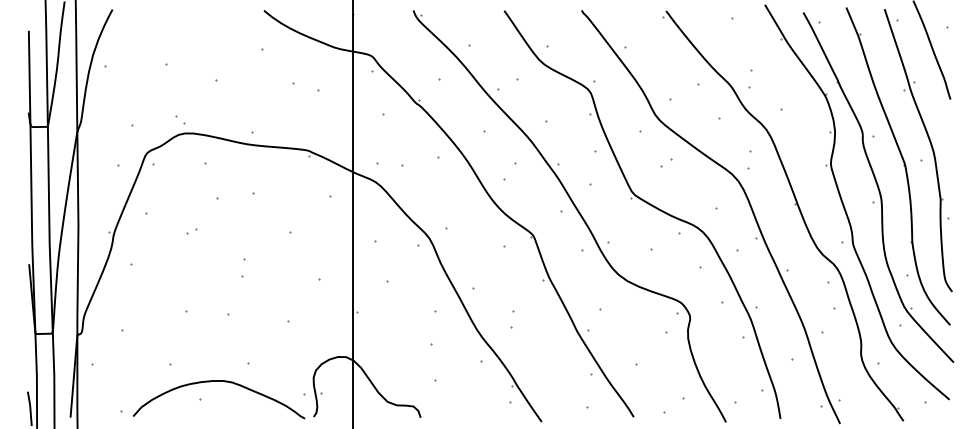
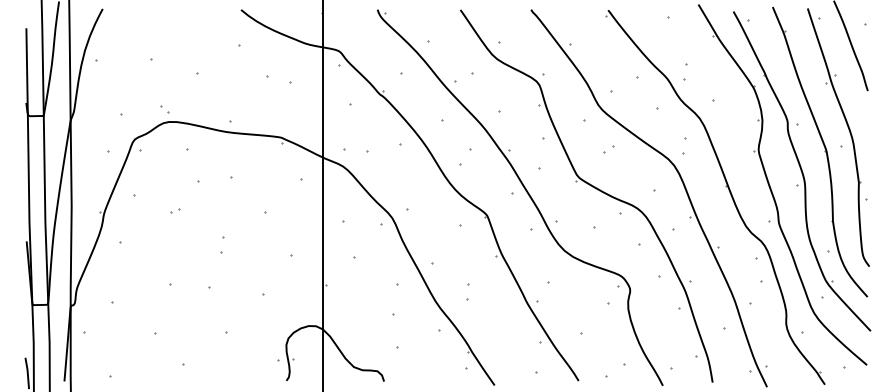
curve: (218, 381) -> (199, 348), removed

